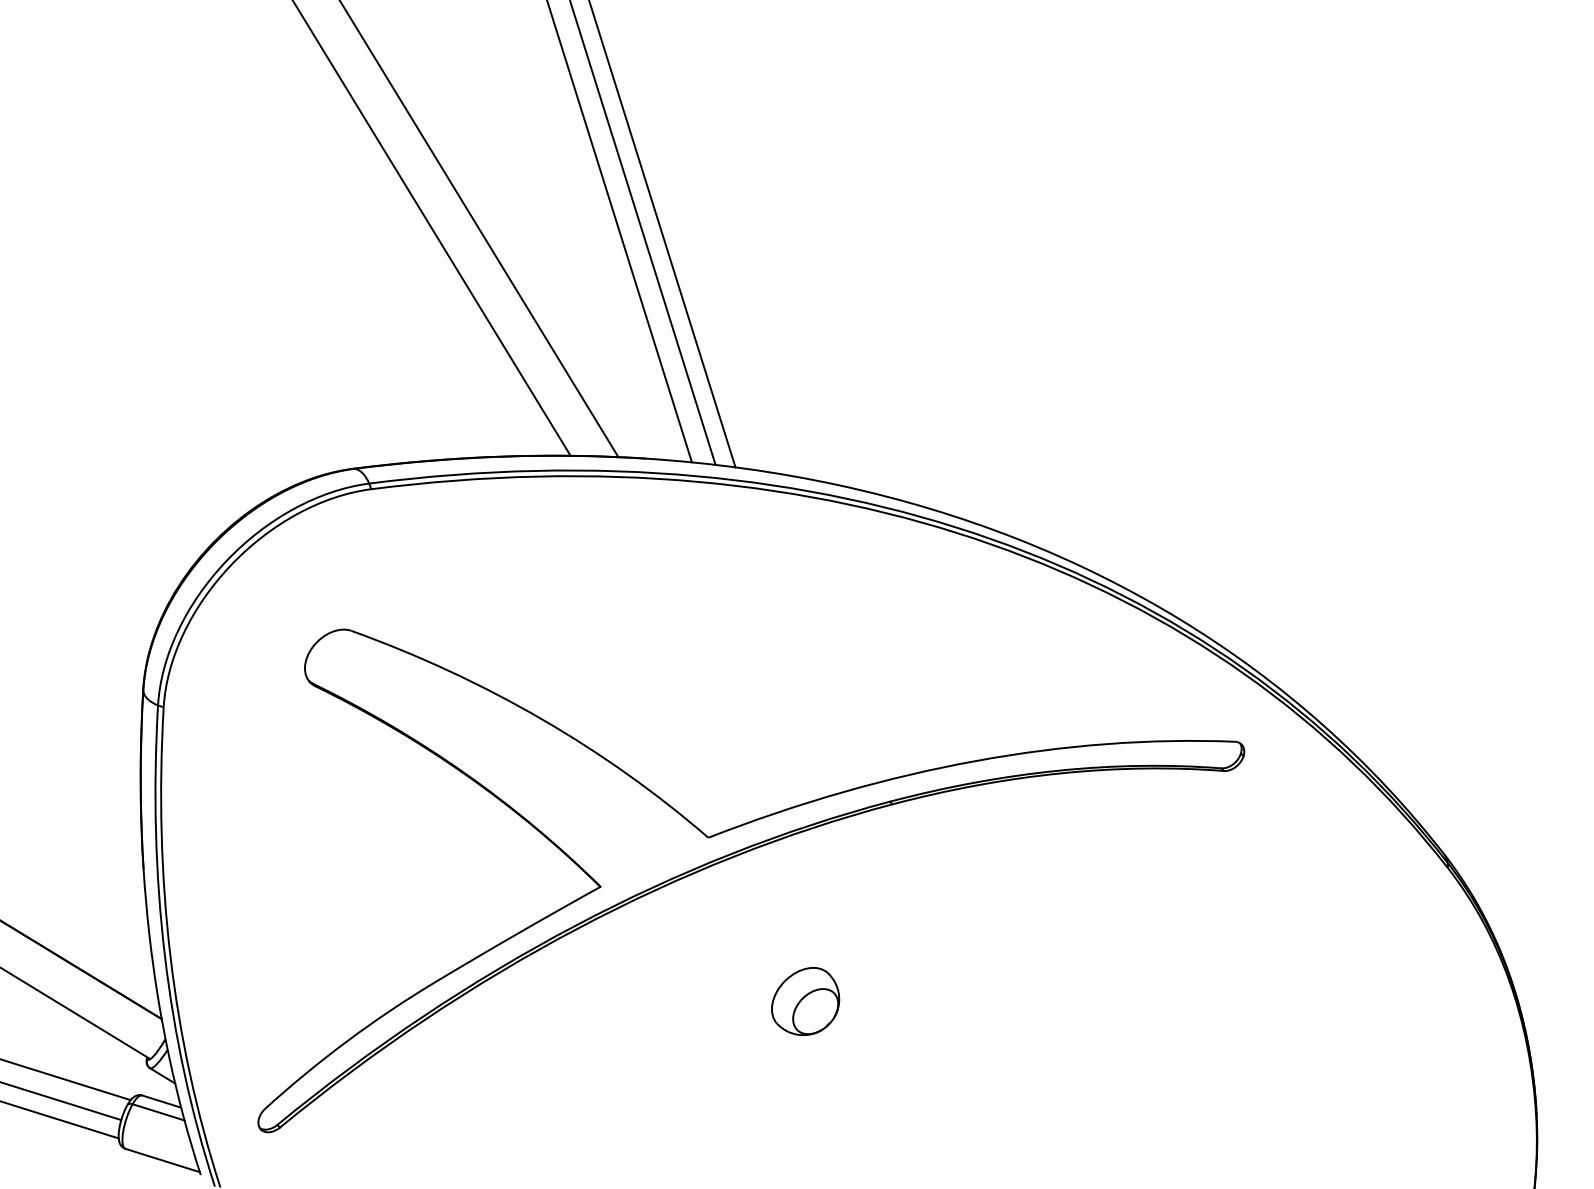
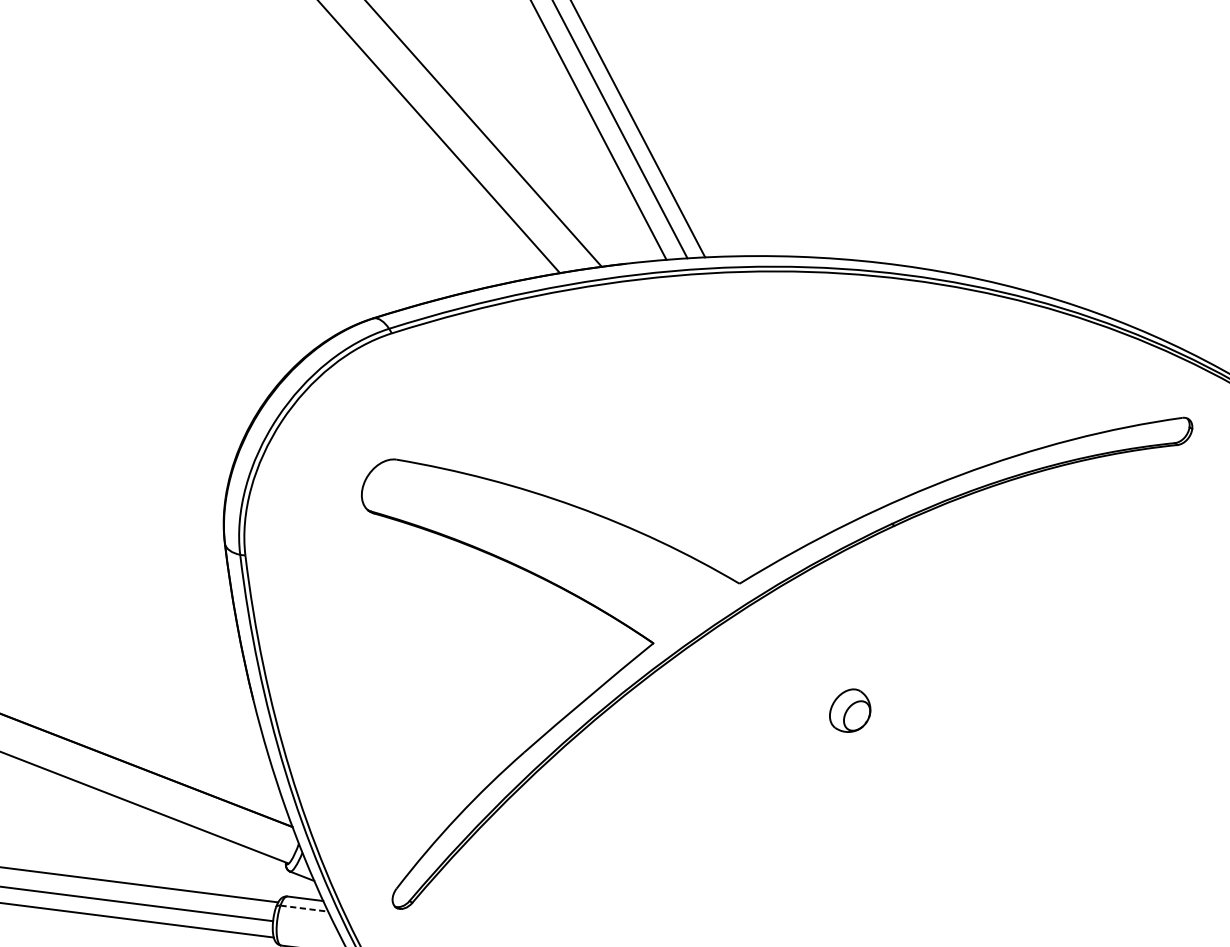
part: (805, 1001) -> (849, 710), size x0.7
line: (159, 1112) -> (305, 908), solid -> dashed

